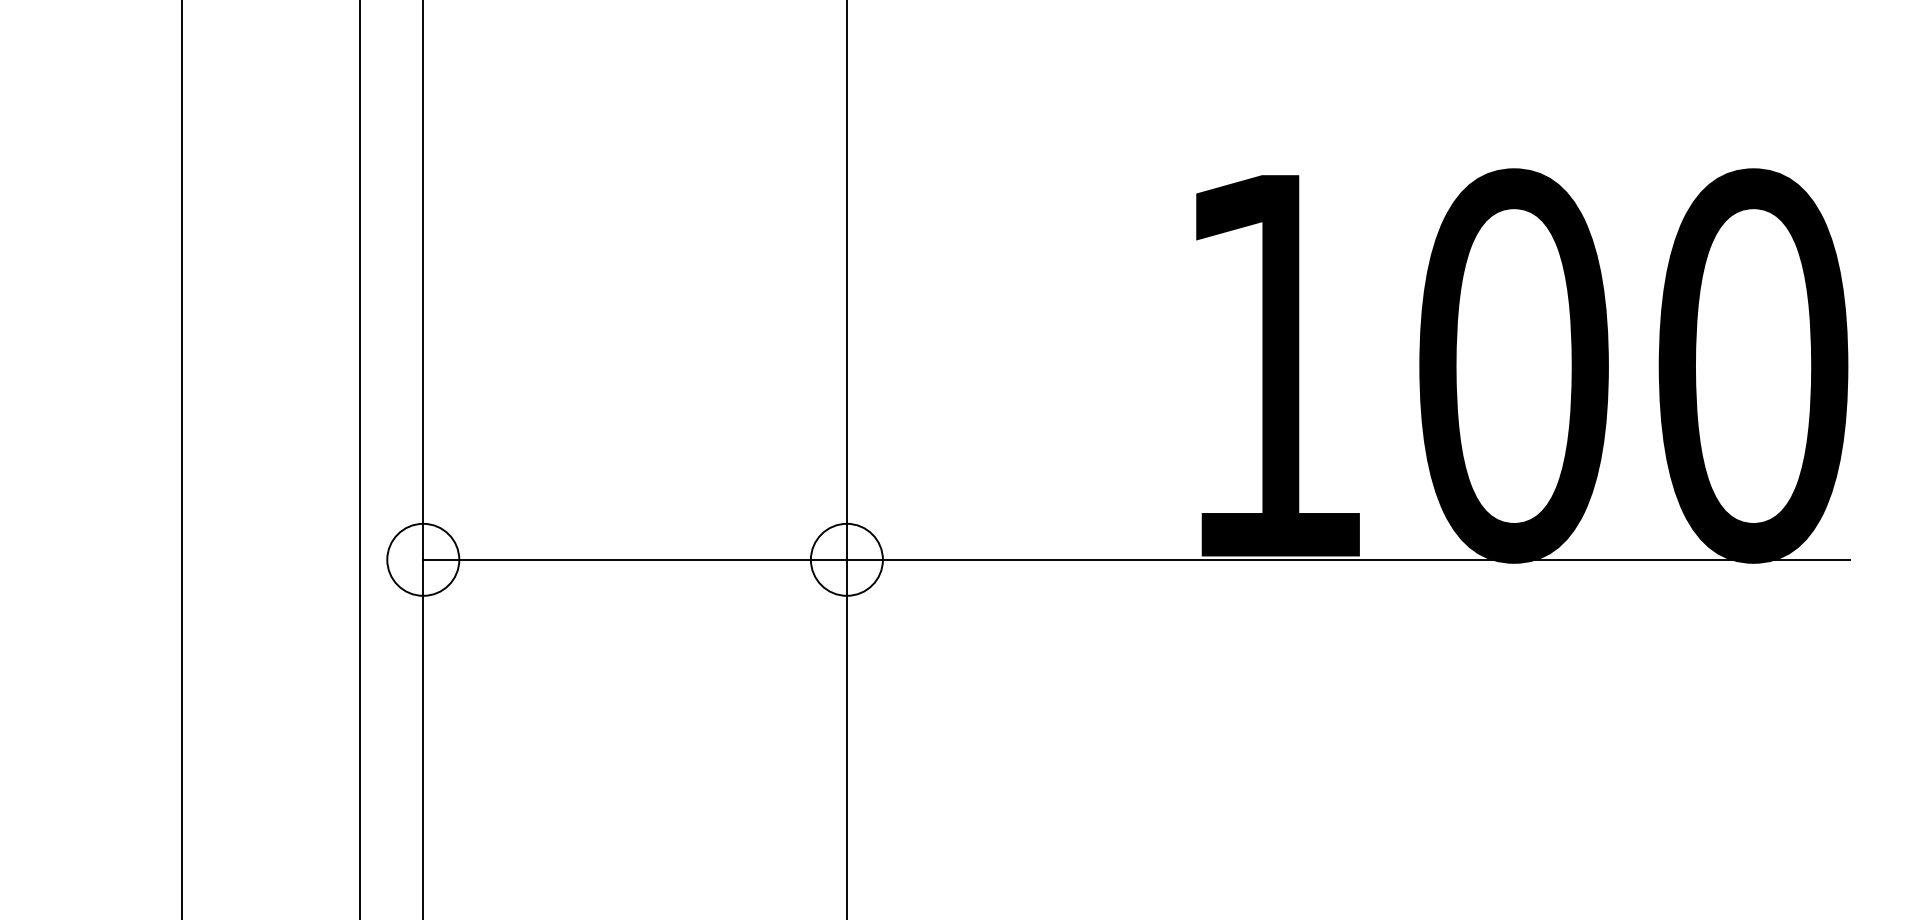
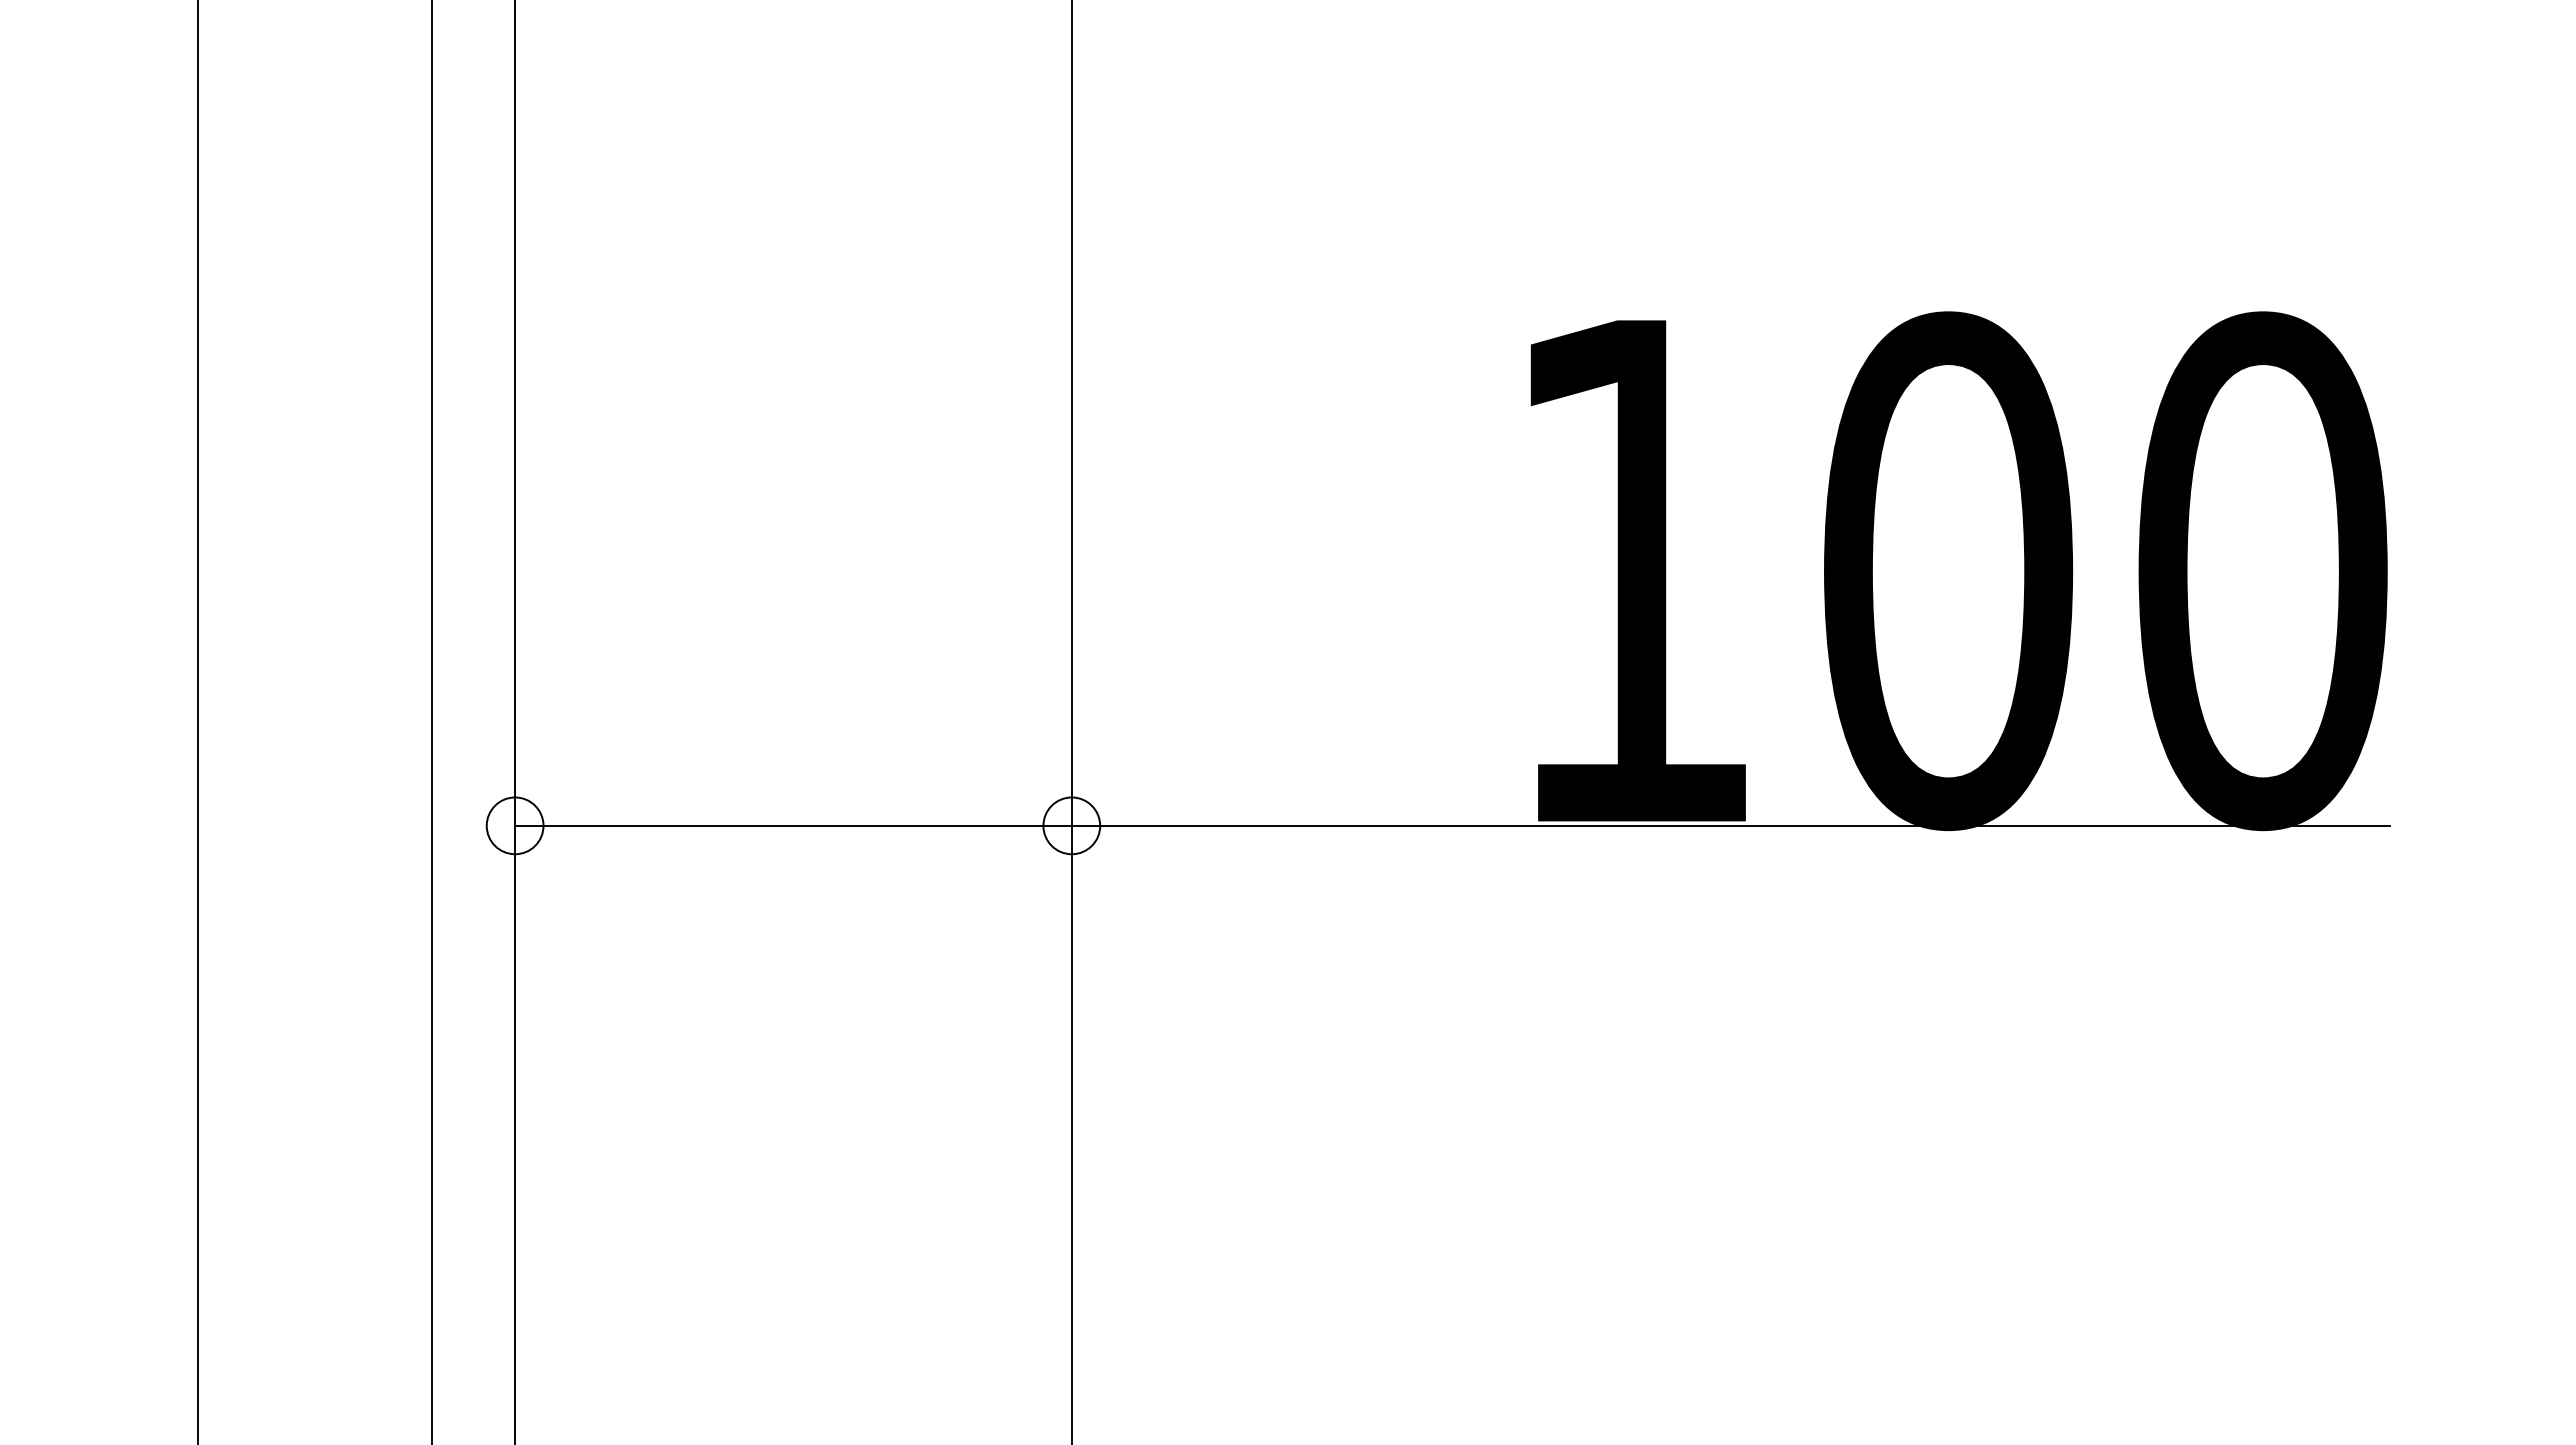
circle: (422, 559) -> (514, 825), size x0.6
circle: (846, 559) -> (1071, 825), size x0.6

